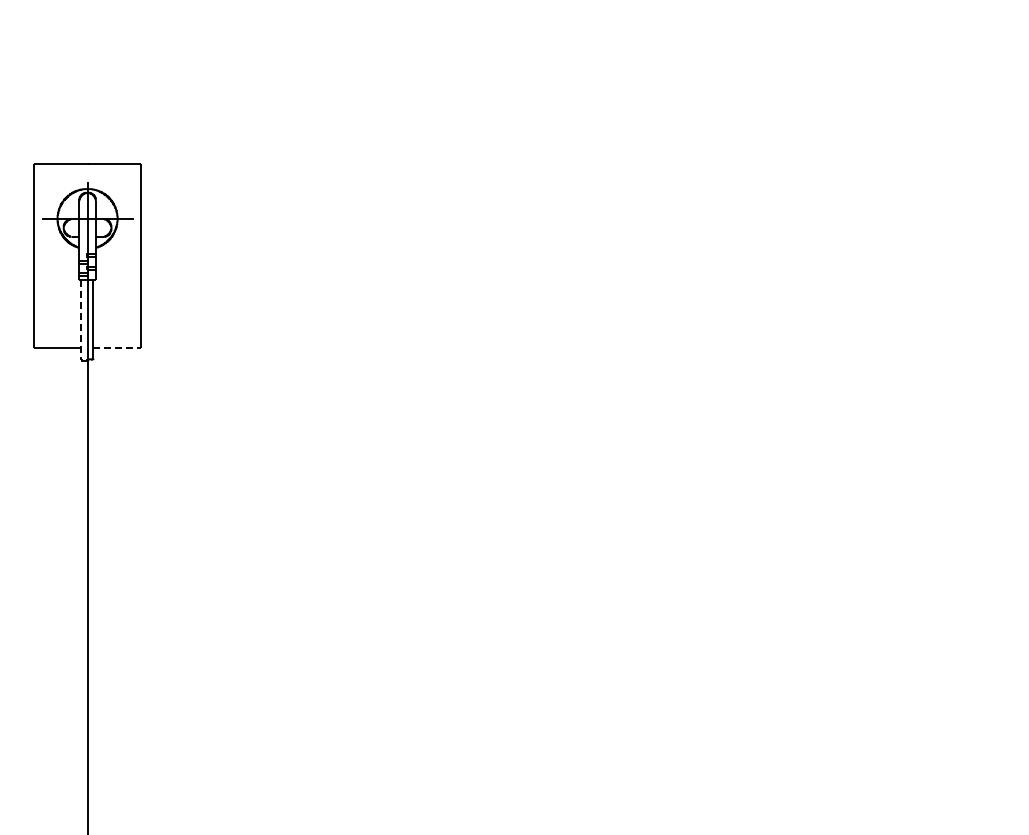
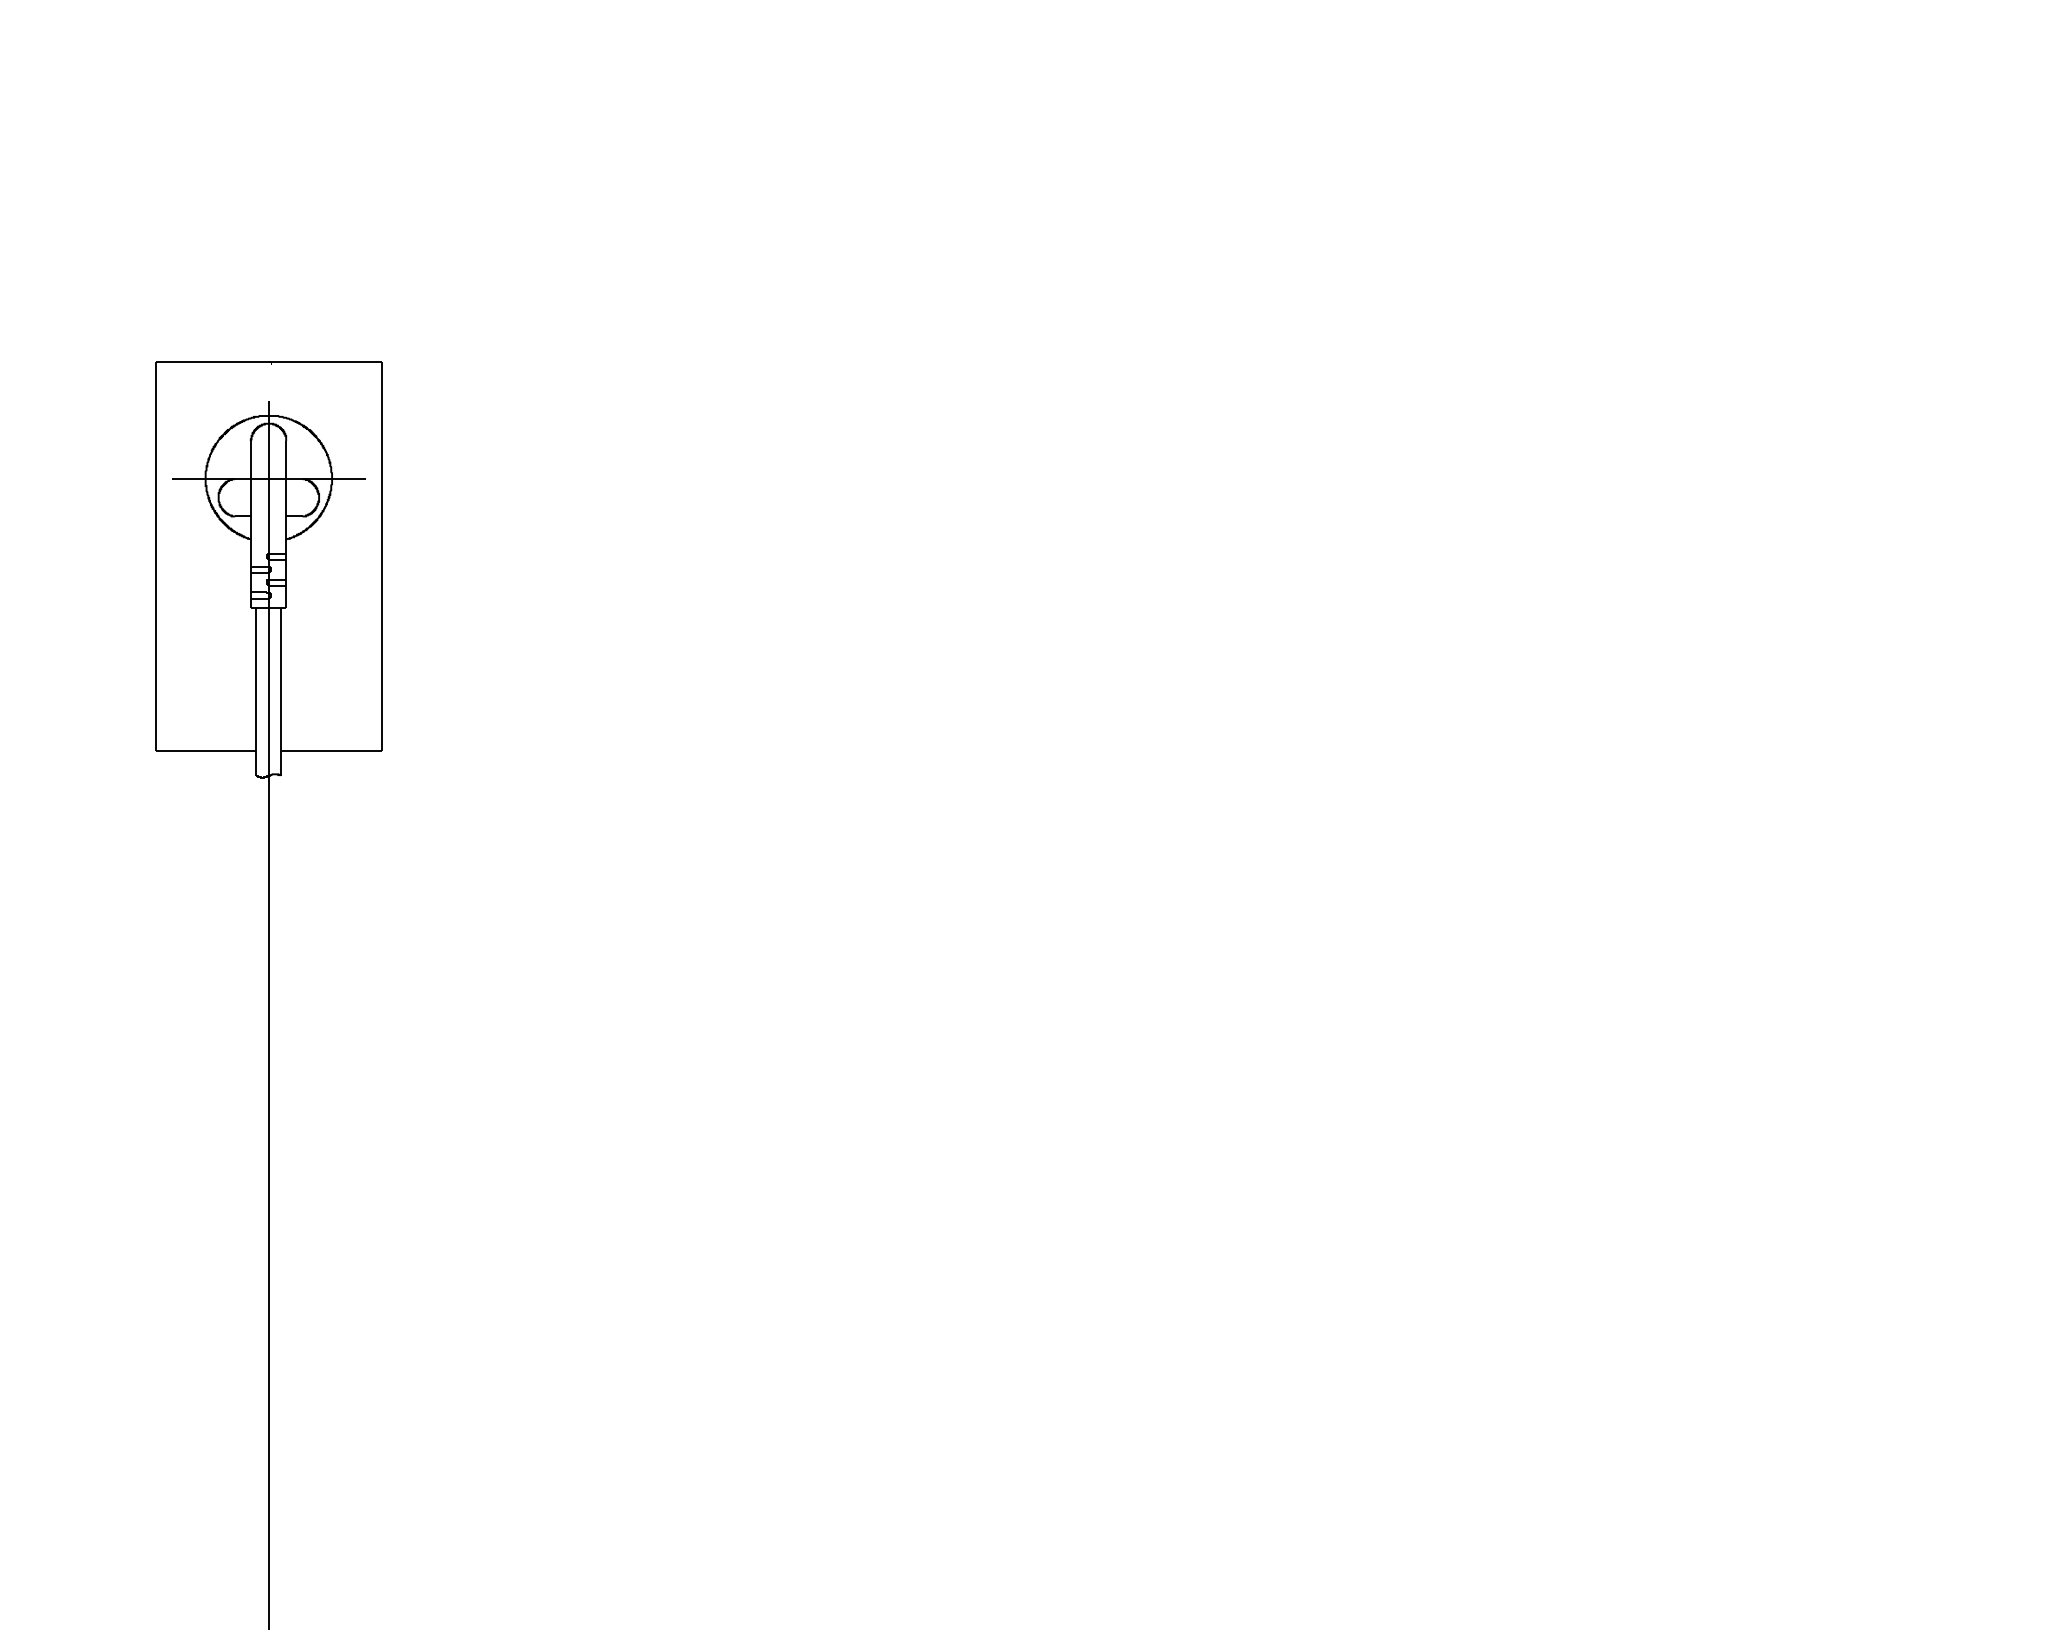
line: (81, 320) -> (255, 692), dashed -> solid
line: (117, 348) -> (331, 751), dashed -> solid

